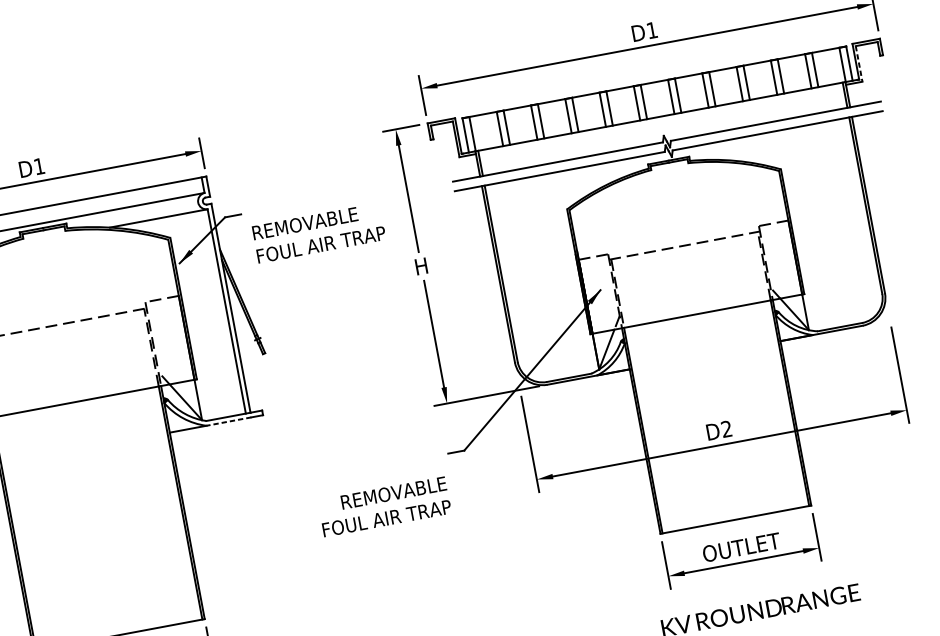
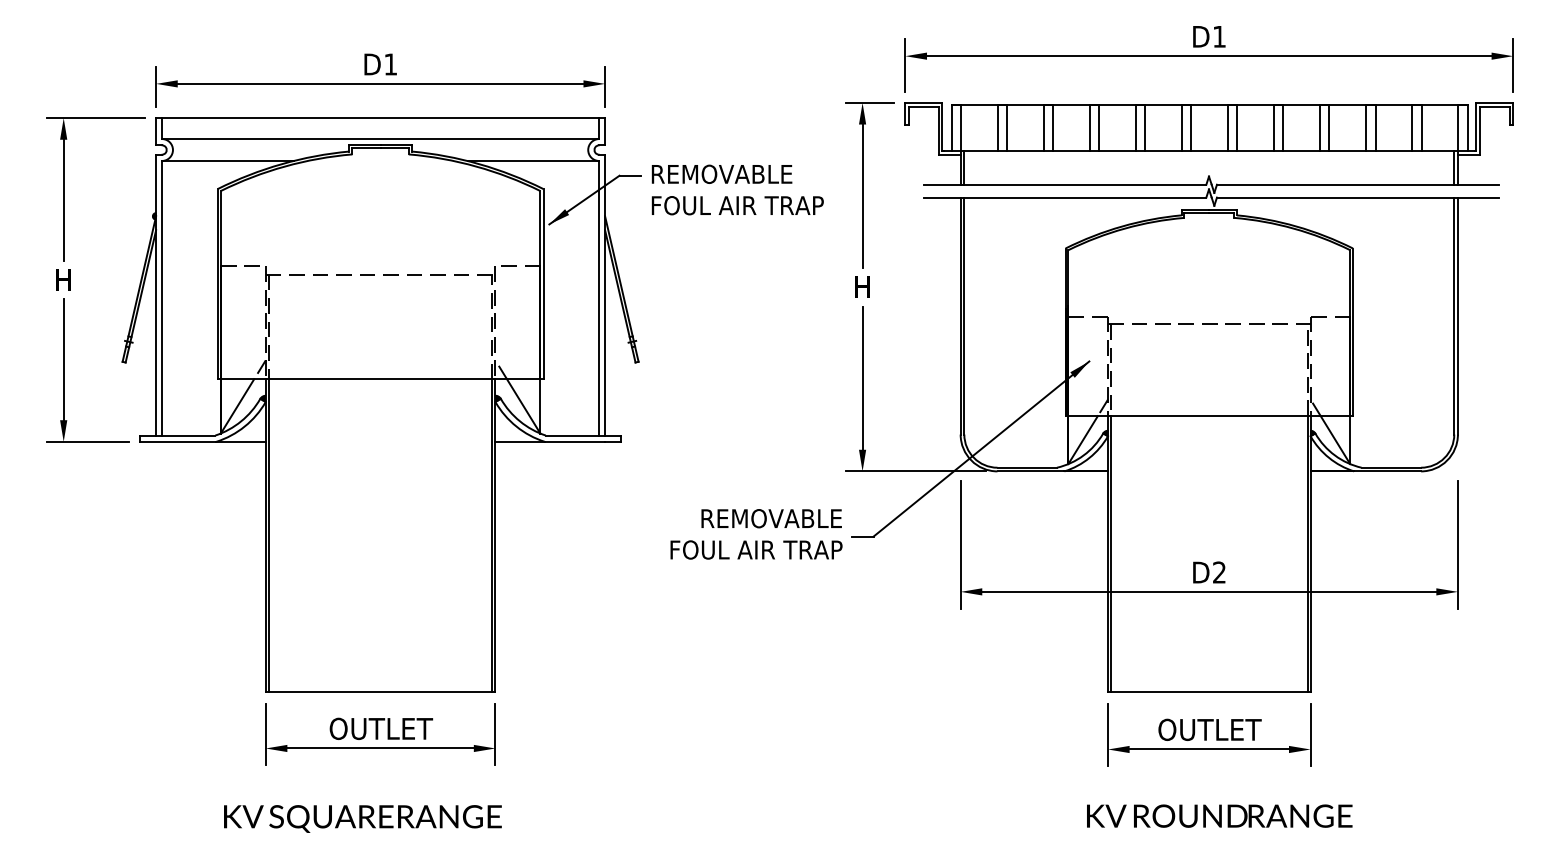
line: (859, 63) -> (1480, 130), dashed -> solid
text: (318, 232) -> (737, 189), moved
line: (228, 421) -> (574, 441), dashed -> solid
text: (384, 506) -> (756, 534), moved

